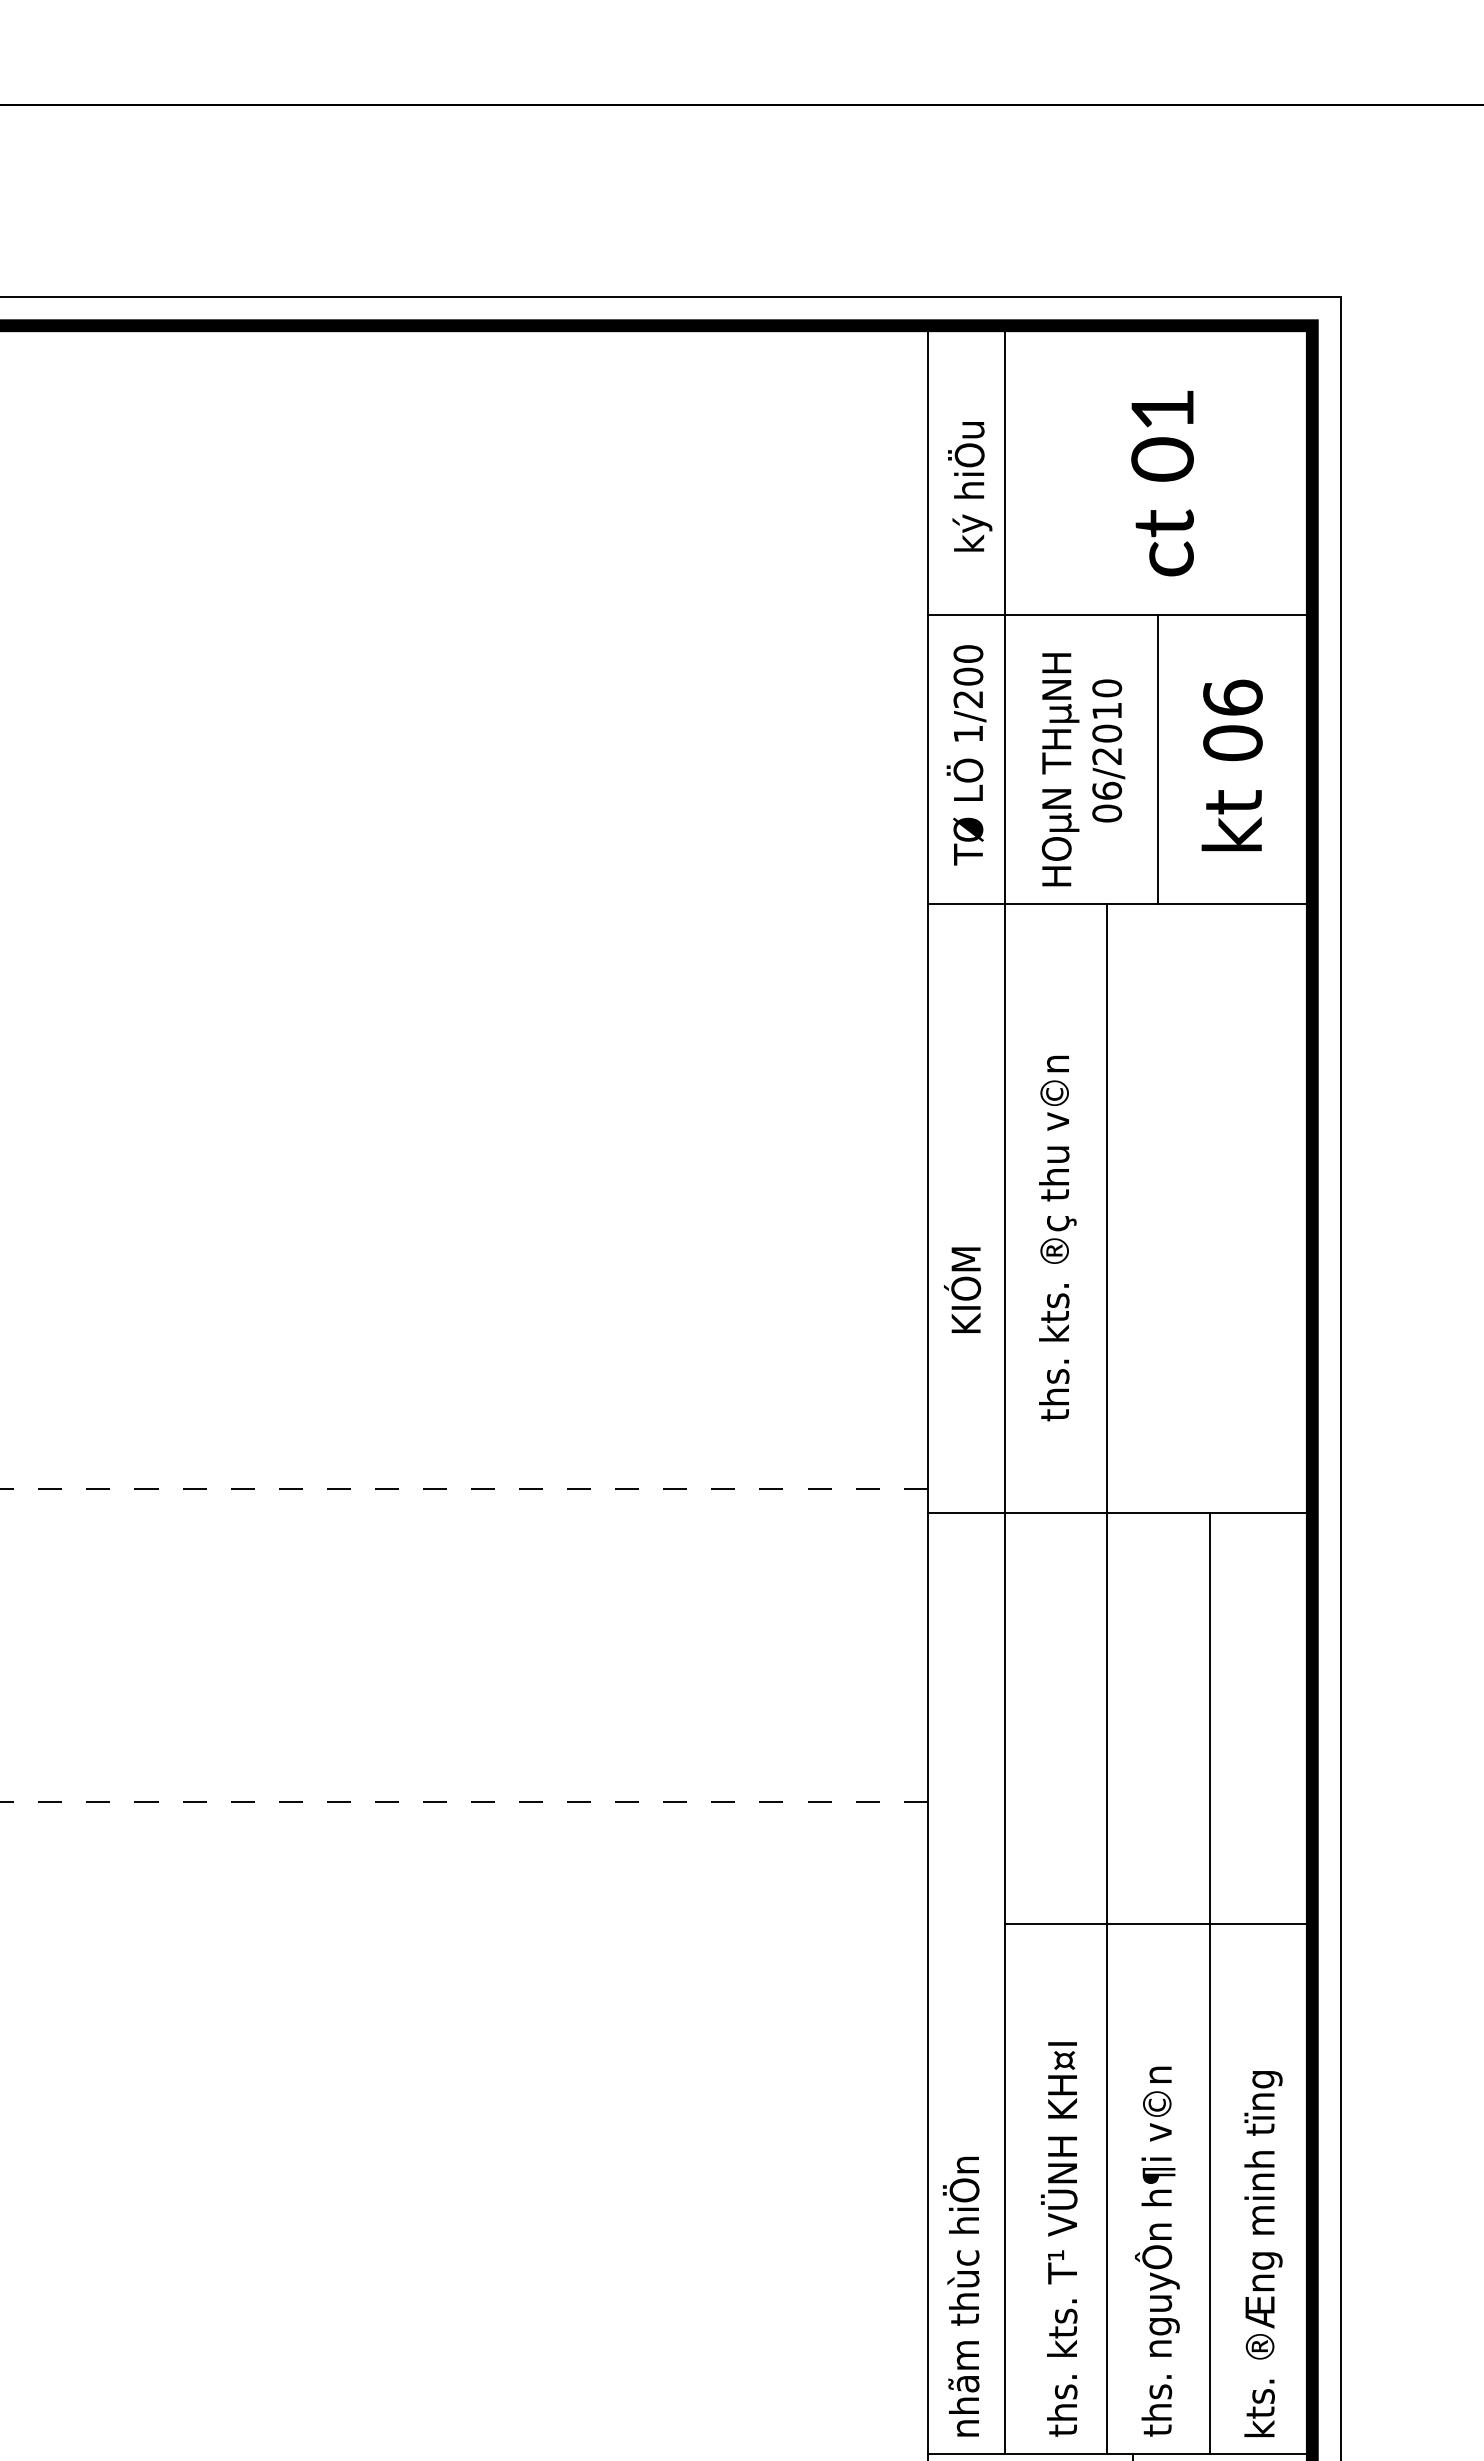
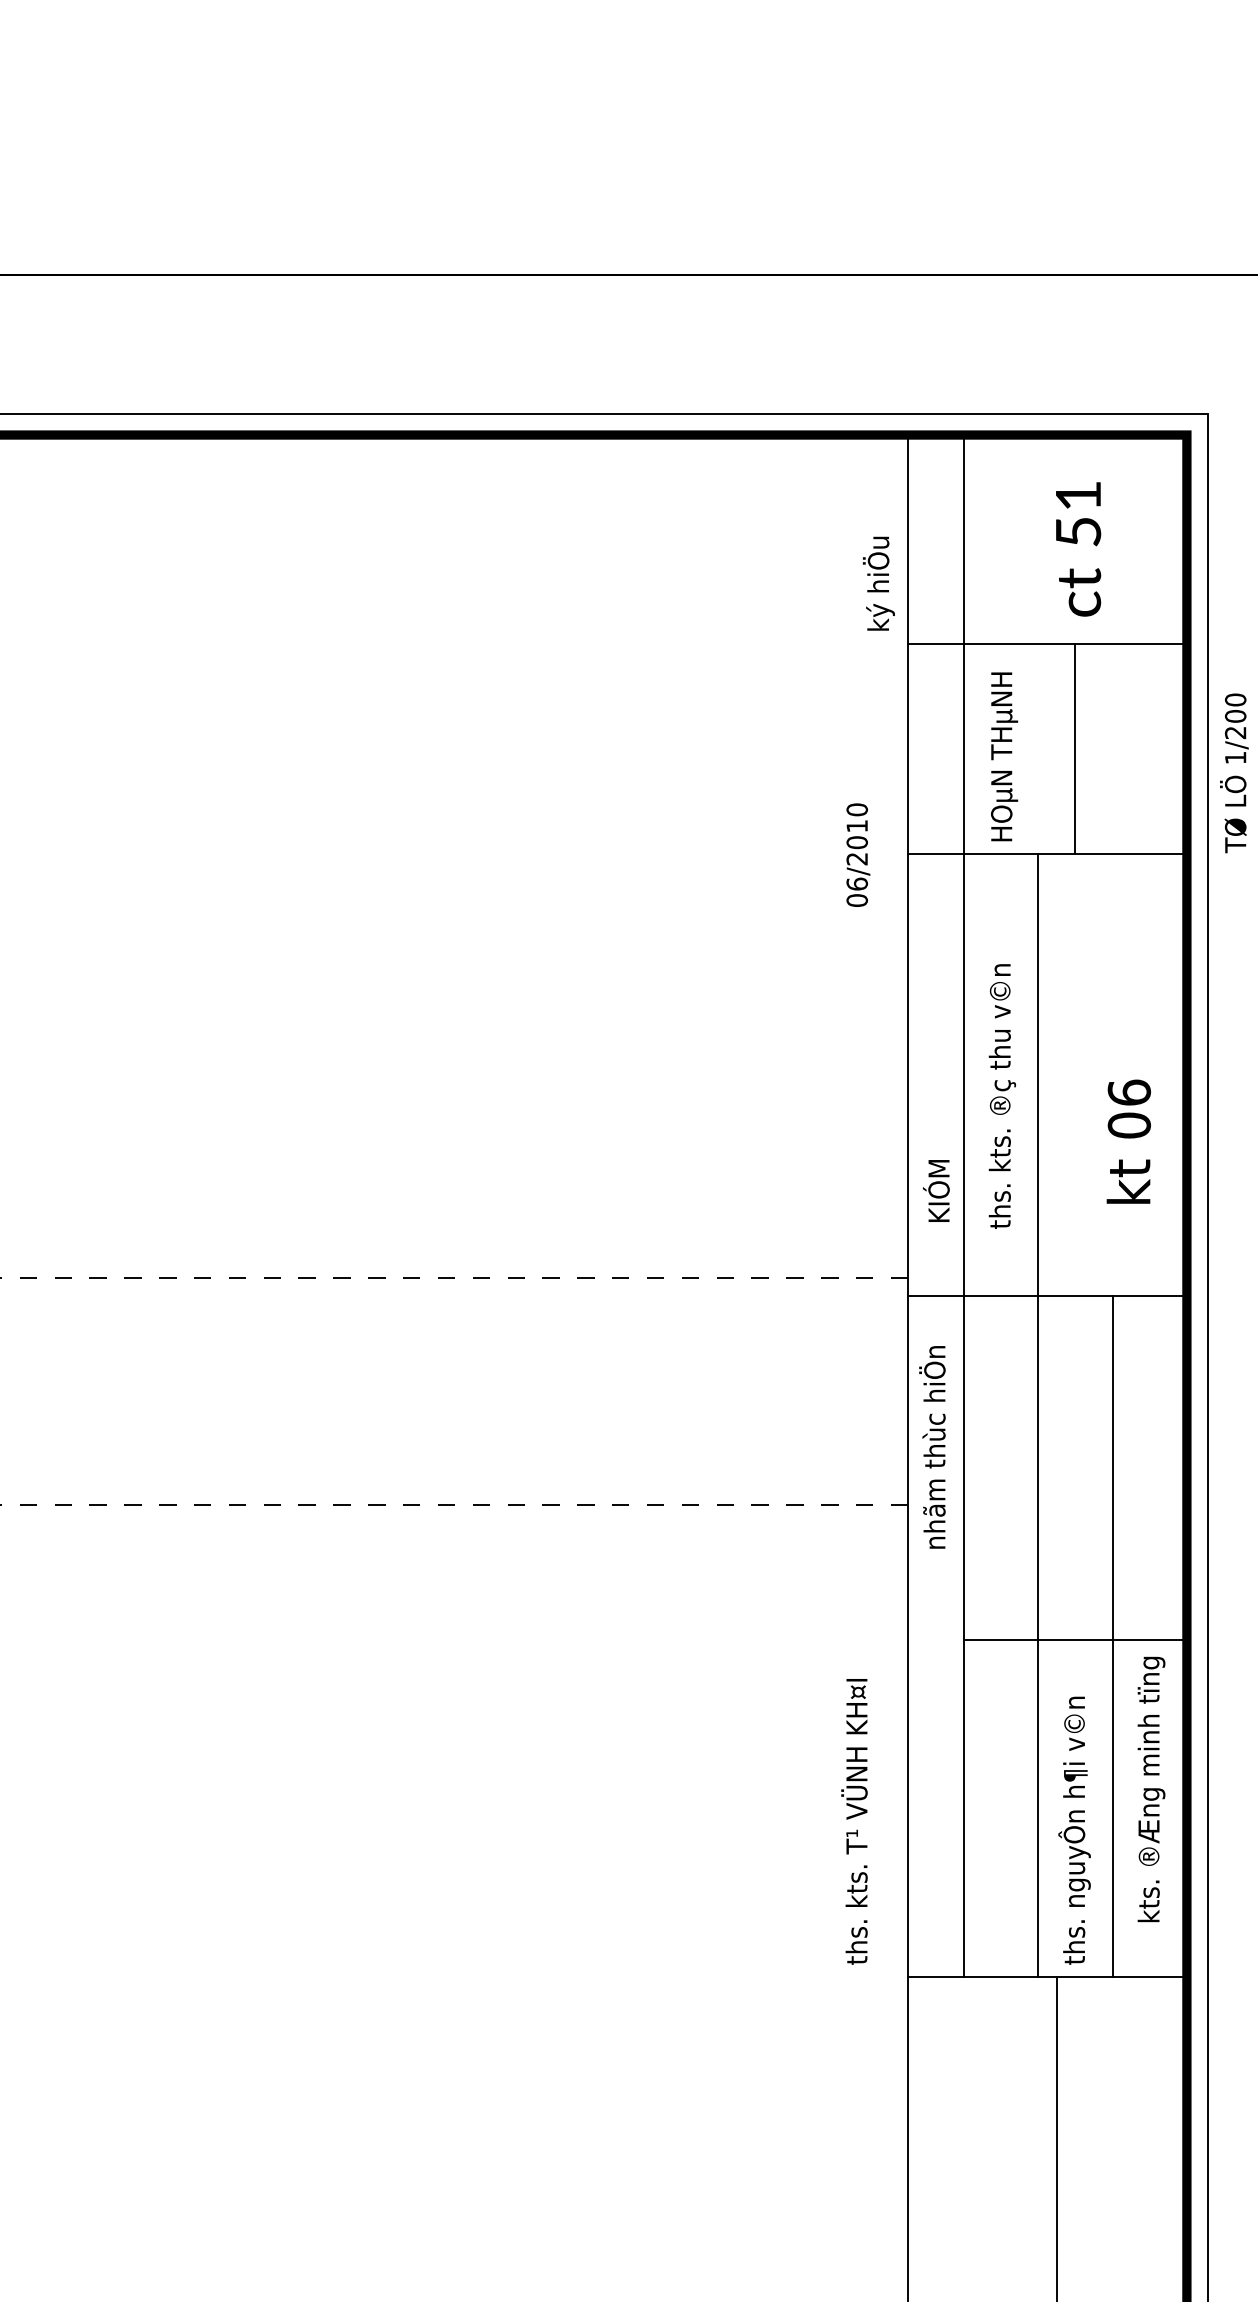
text: (1162, 458) -> (1078, 531), 01 -> 51
text: (969, 486) -> (878, 583), moved
text: (1108, 749) -> (858, 854), moved
text: (966, 755) -> (1234, 773), moved
text: (1231, 765) -> (1128, 1141), moved
text: (962, 1289) -> (936, 1190), moved
line: (1157, 1924) -> (1074, 1640), moved
text: (1059, 2238) -> (854, 1821), moved
text: (1263, 2254) -> (1151, 1789), moved
text: (961, 2296) -> (932, 1447), moved

